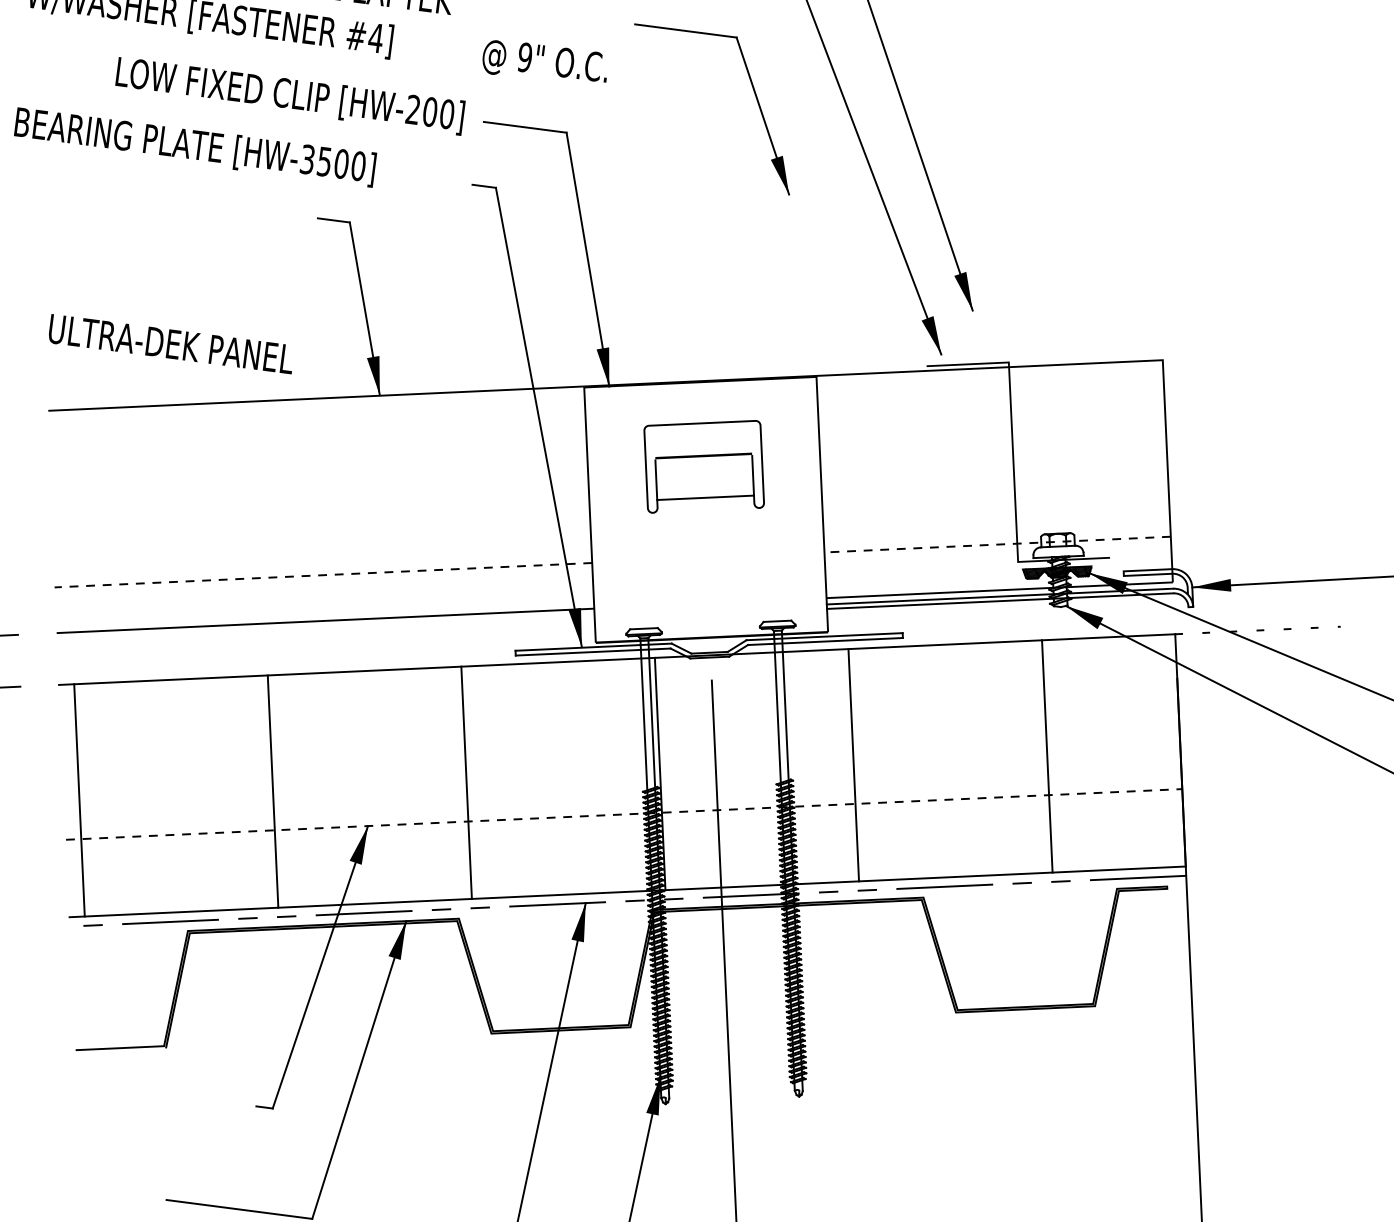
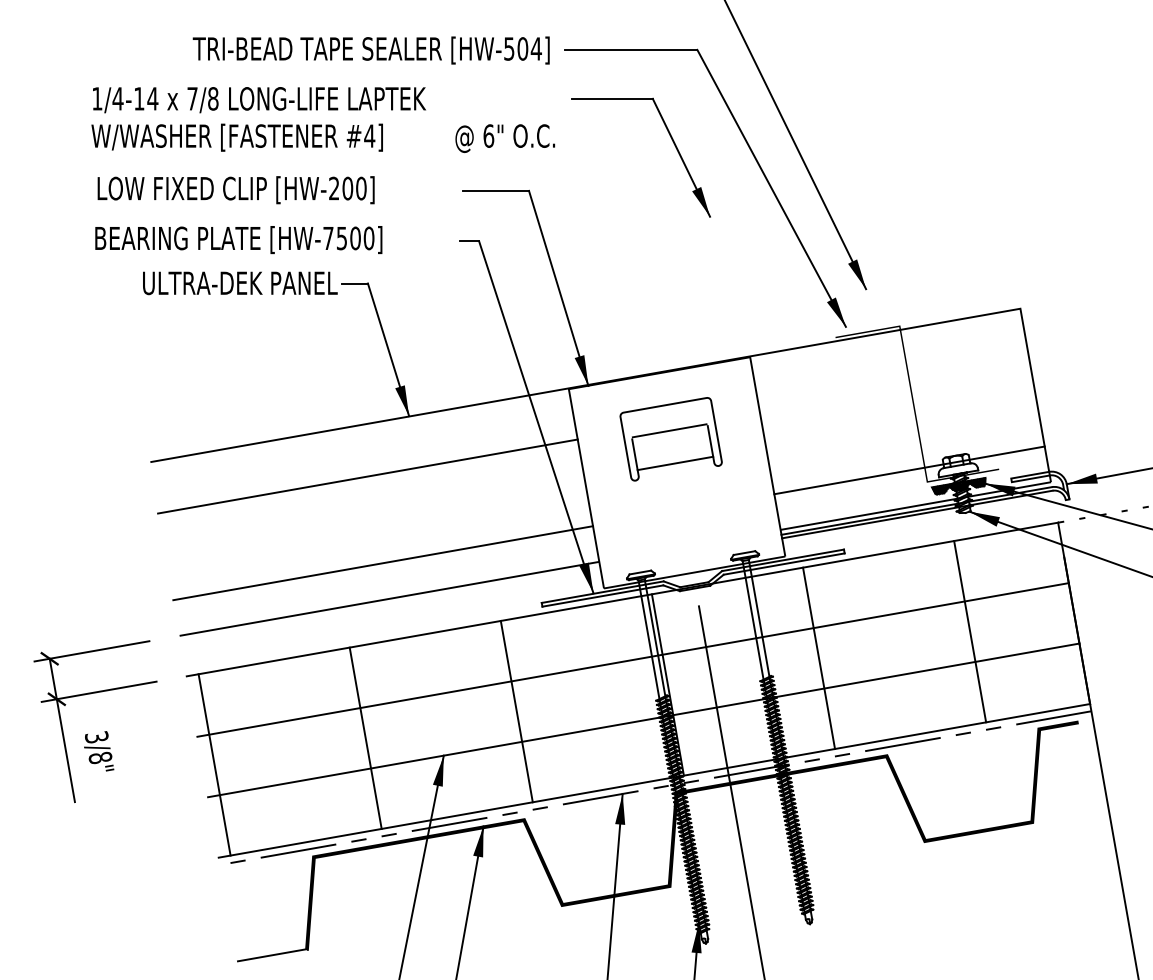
text: (524, 56) -> (488, 135), 9" -> 6"
text: (289, 96) -> (235, 190), moved
text: (307, 159) -> (328, 238), [HW-3500] -> [HW-7500]
text: (171, 344) -> (240, 283), moved
line: (317, 464) -> (367, 476), added
line: (997, 544) -> (909, 470), dashed -> solid
line: (322, 575) -> (382, 563), dashed -> solid
line: (619, 736) -> (632, 659), added
line: (625, 814) -> (644, 720), dashed -> solid

